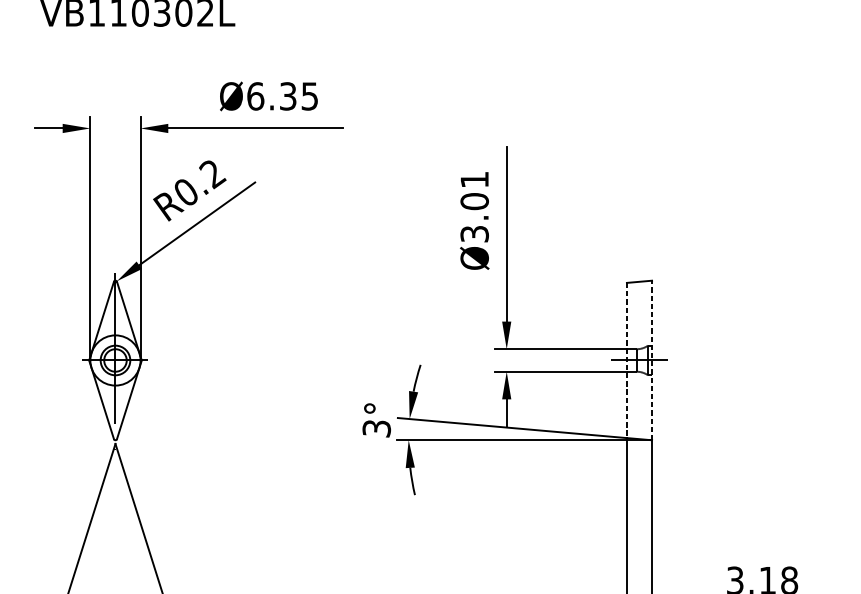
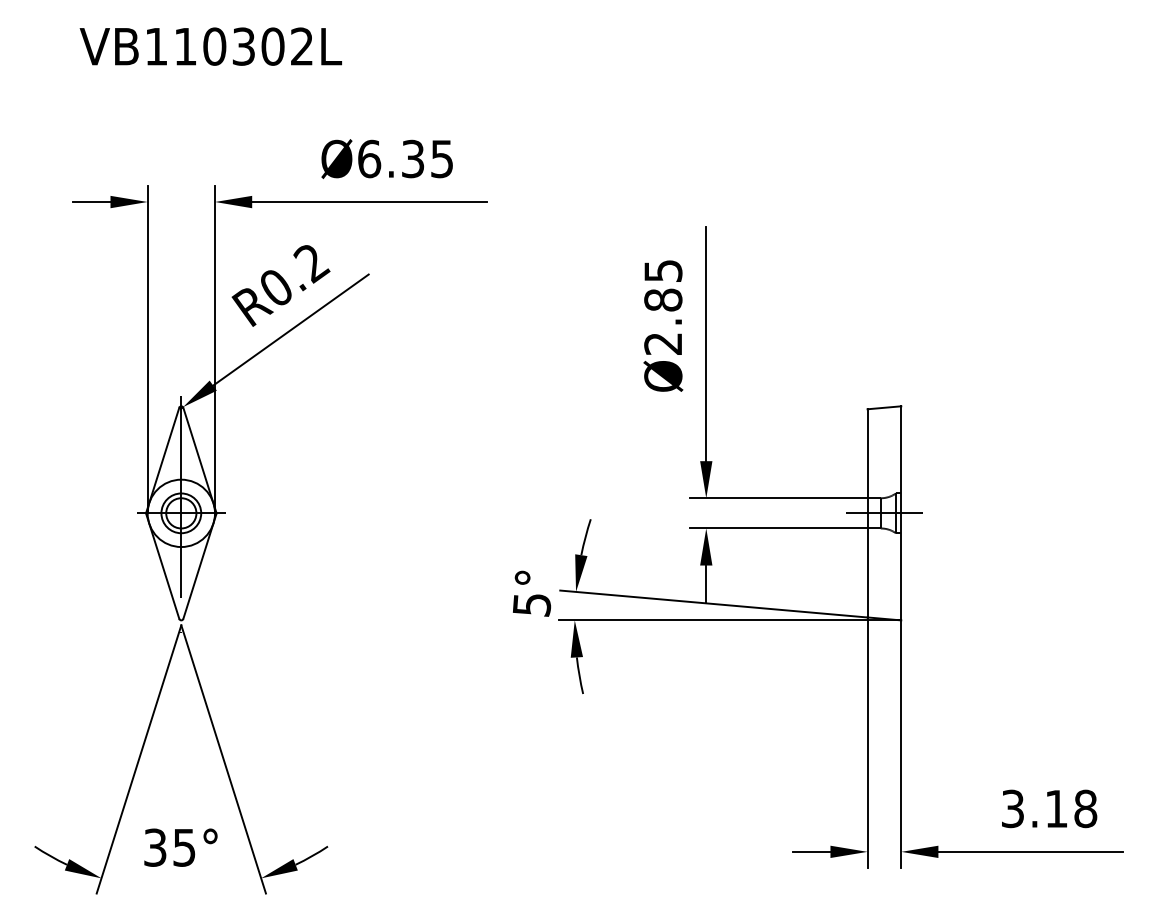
text: (474, 207) -> (663, 307), Ø3.01 -> Ø2.85
line: (652, 359) -> (901, 512), dashed -> solid
line: (626, 360) -> (867, 513), dashed -> solid
text: (376, 428) -> (531, 604), 3° -> 5°

